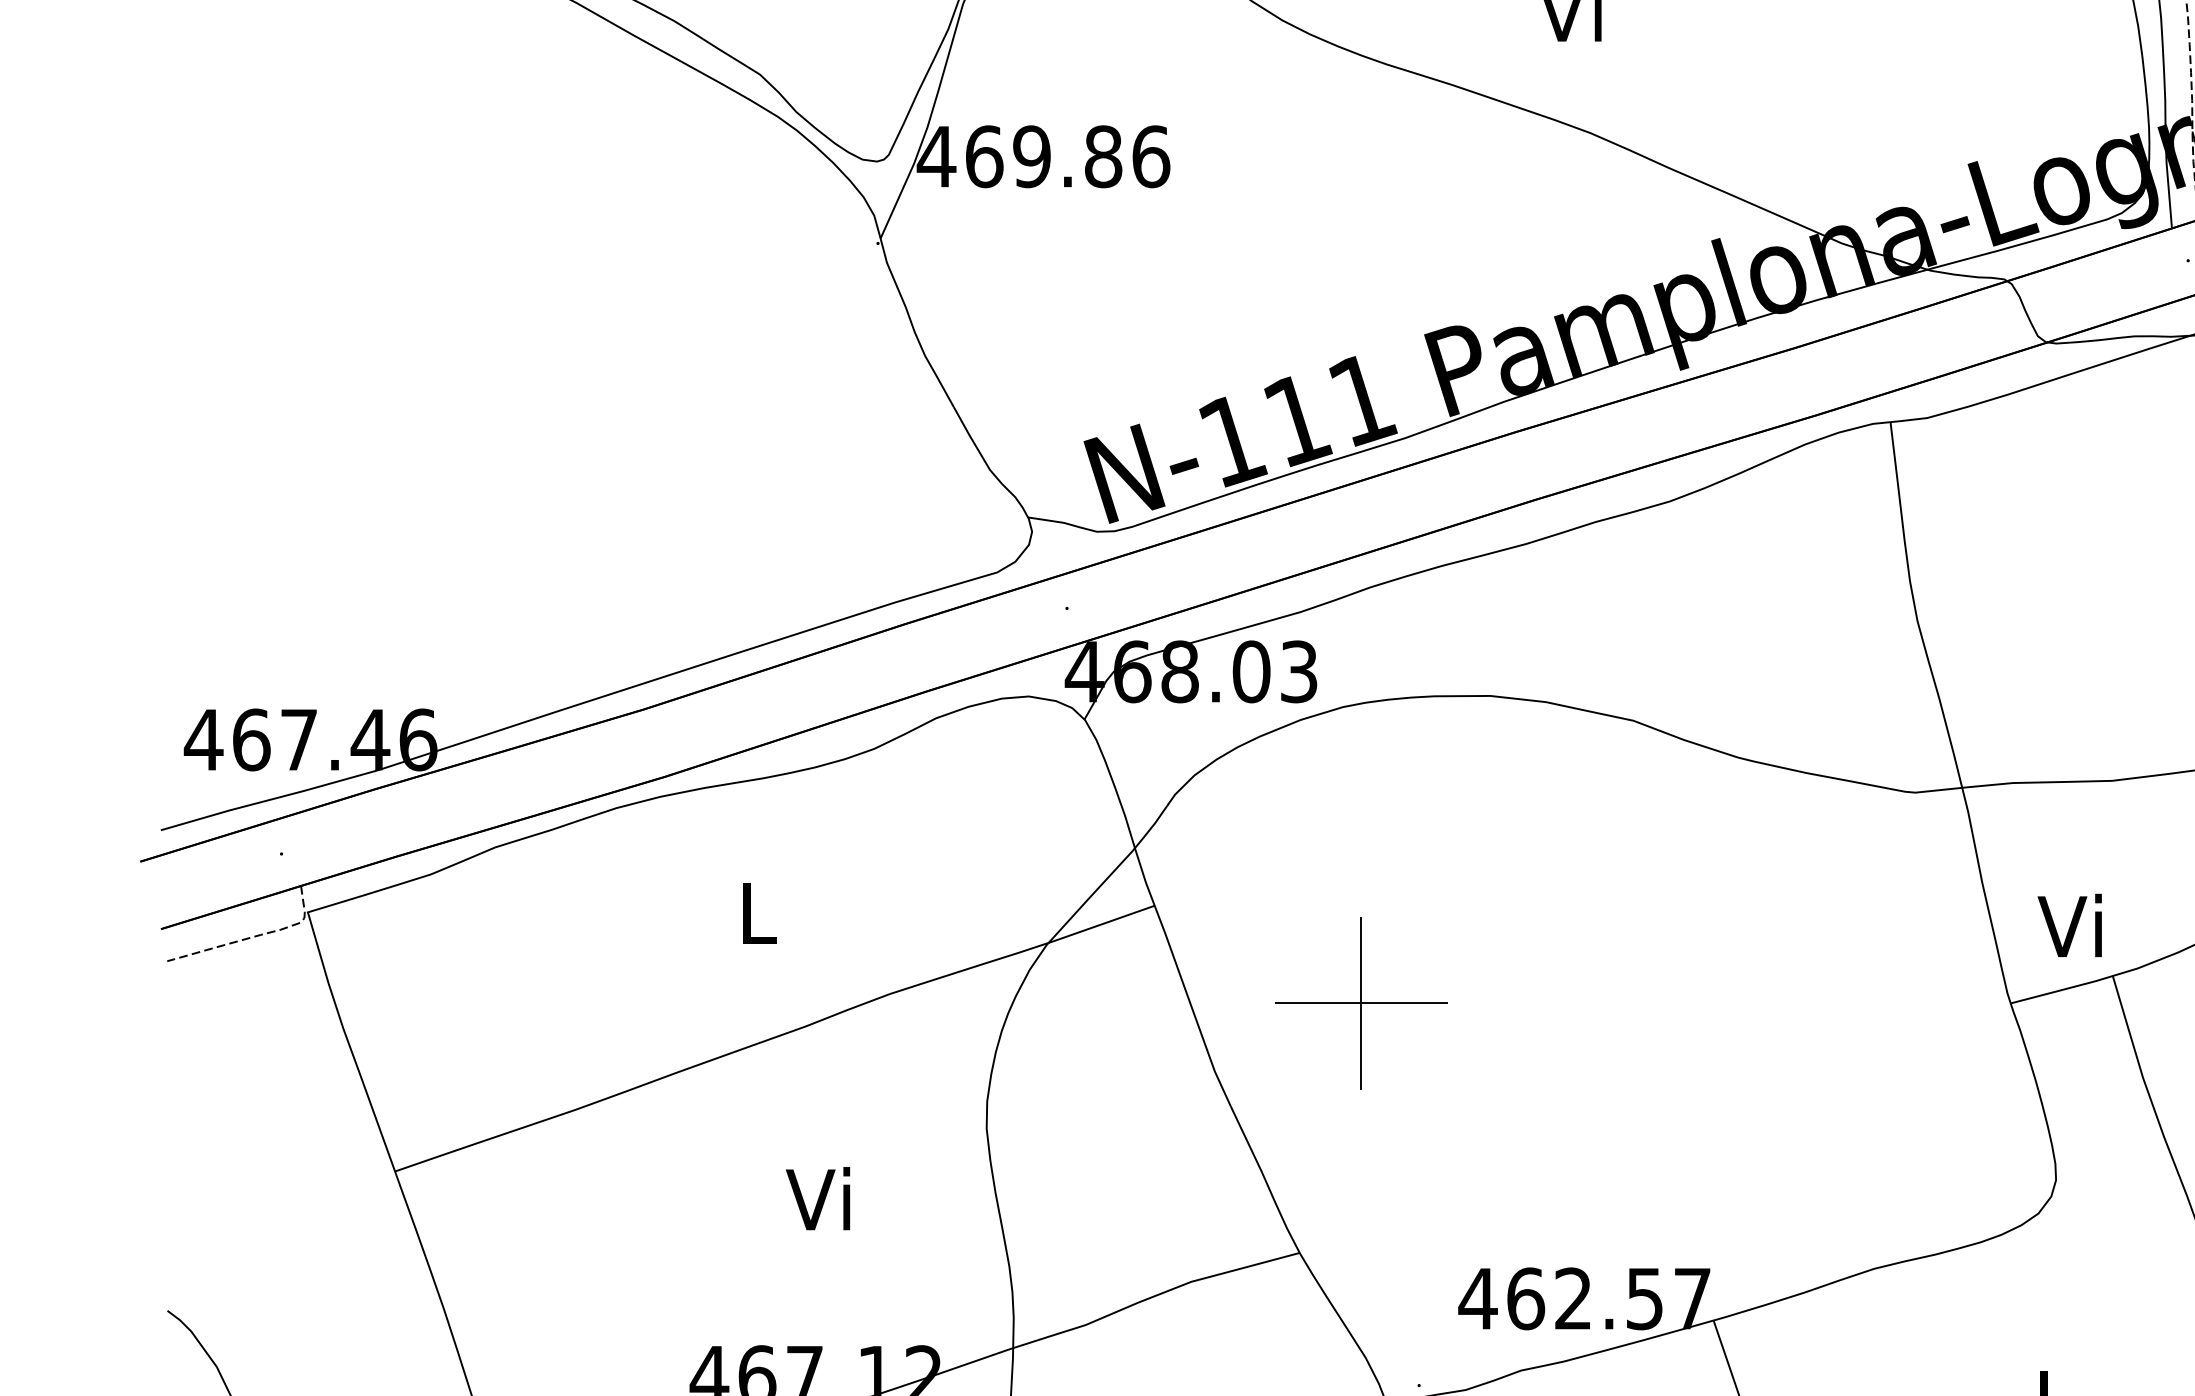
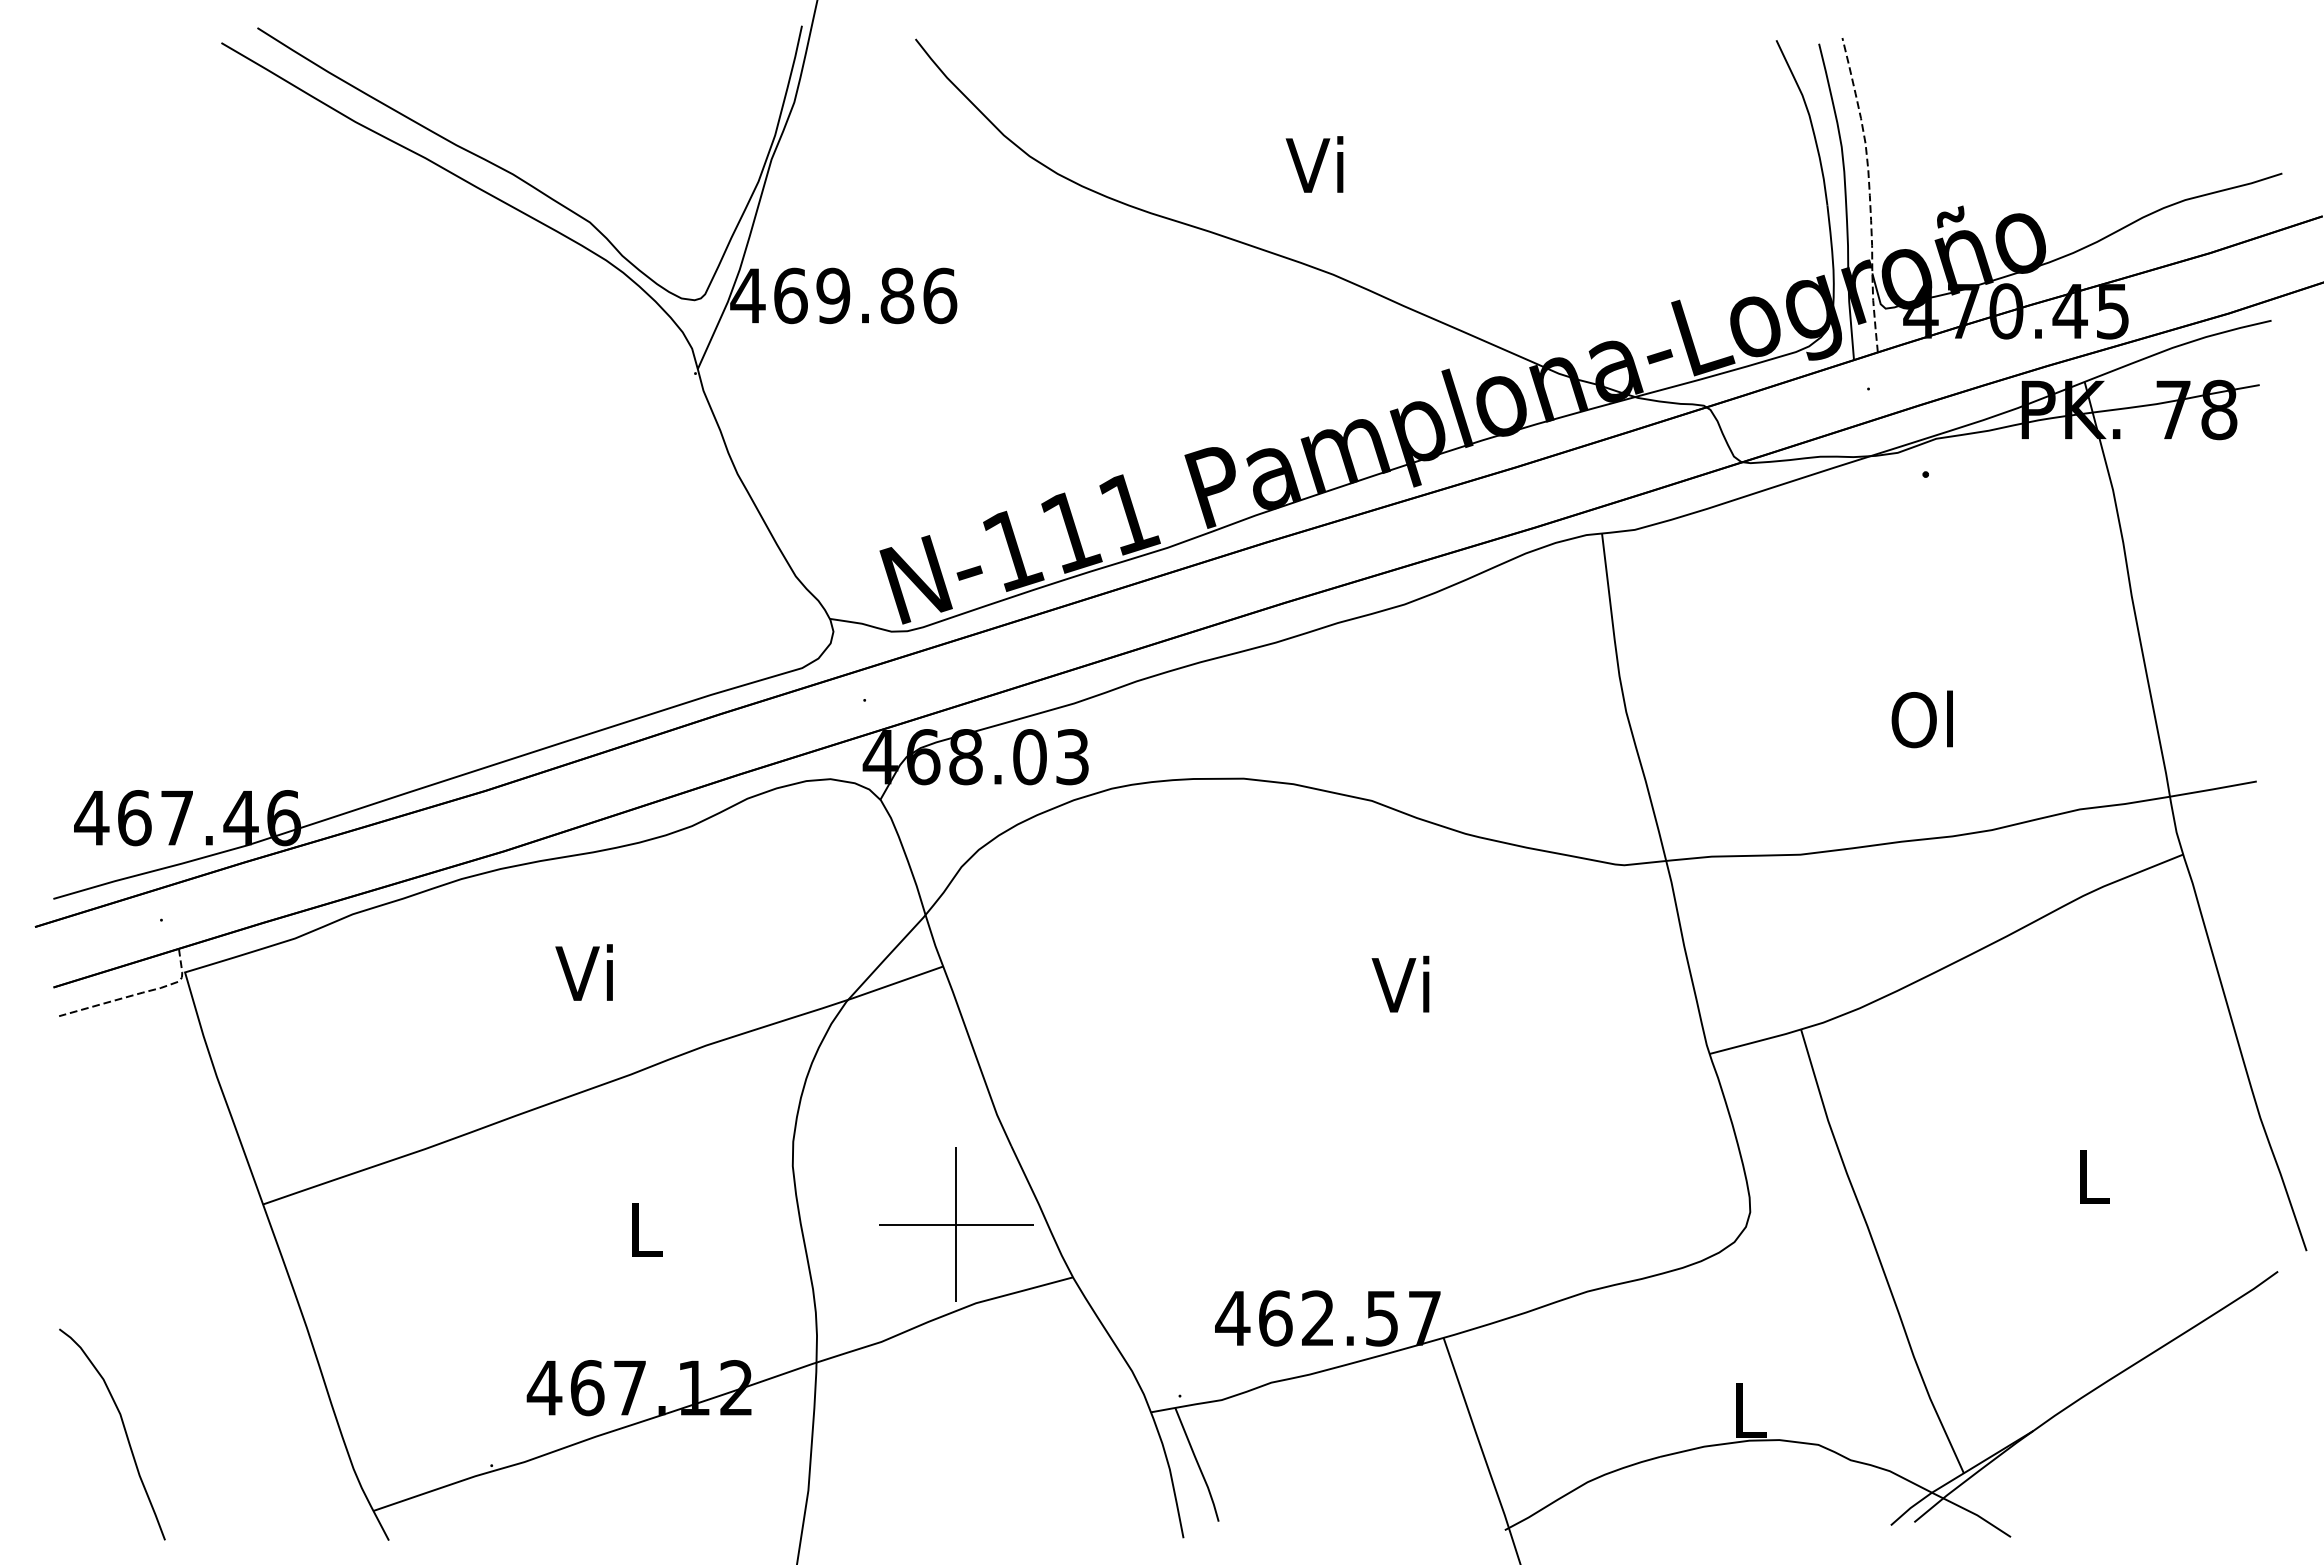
text: (752, 912) -> (583, 972), L -> Vi
text: (2069, 924) -> (1400, 983), moved
part: (1361, 1002) -> (956, 1224), moved
text: (817, 1198) -> (641, 1228), Vi -> L

